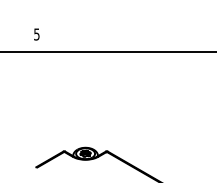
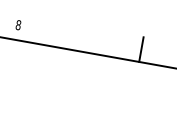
text: (36, 34) -> (18, 25), 5 -> 8
line: (185, 37) -> (141, 49), added

